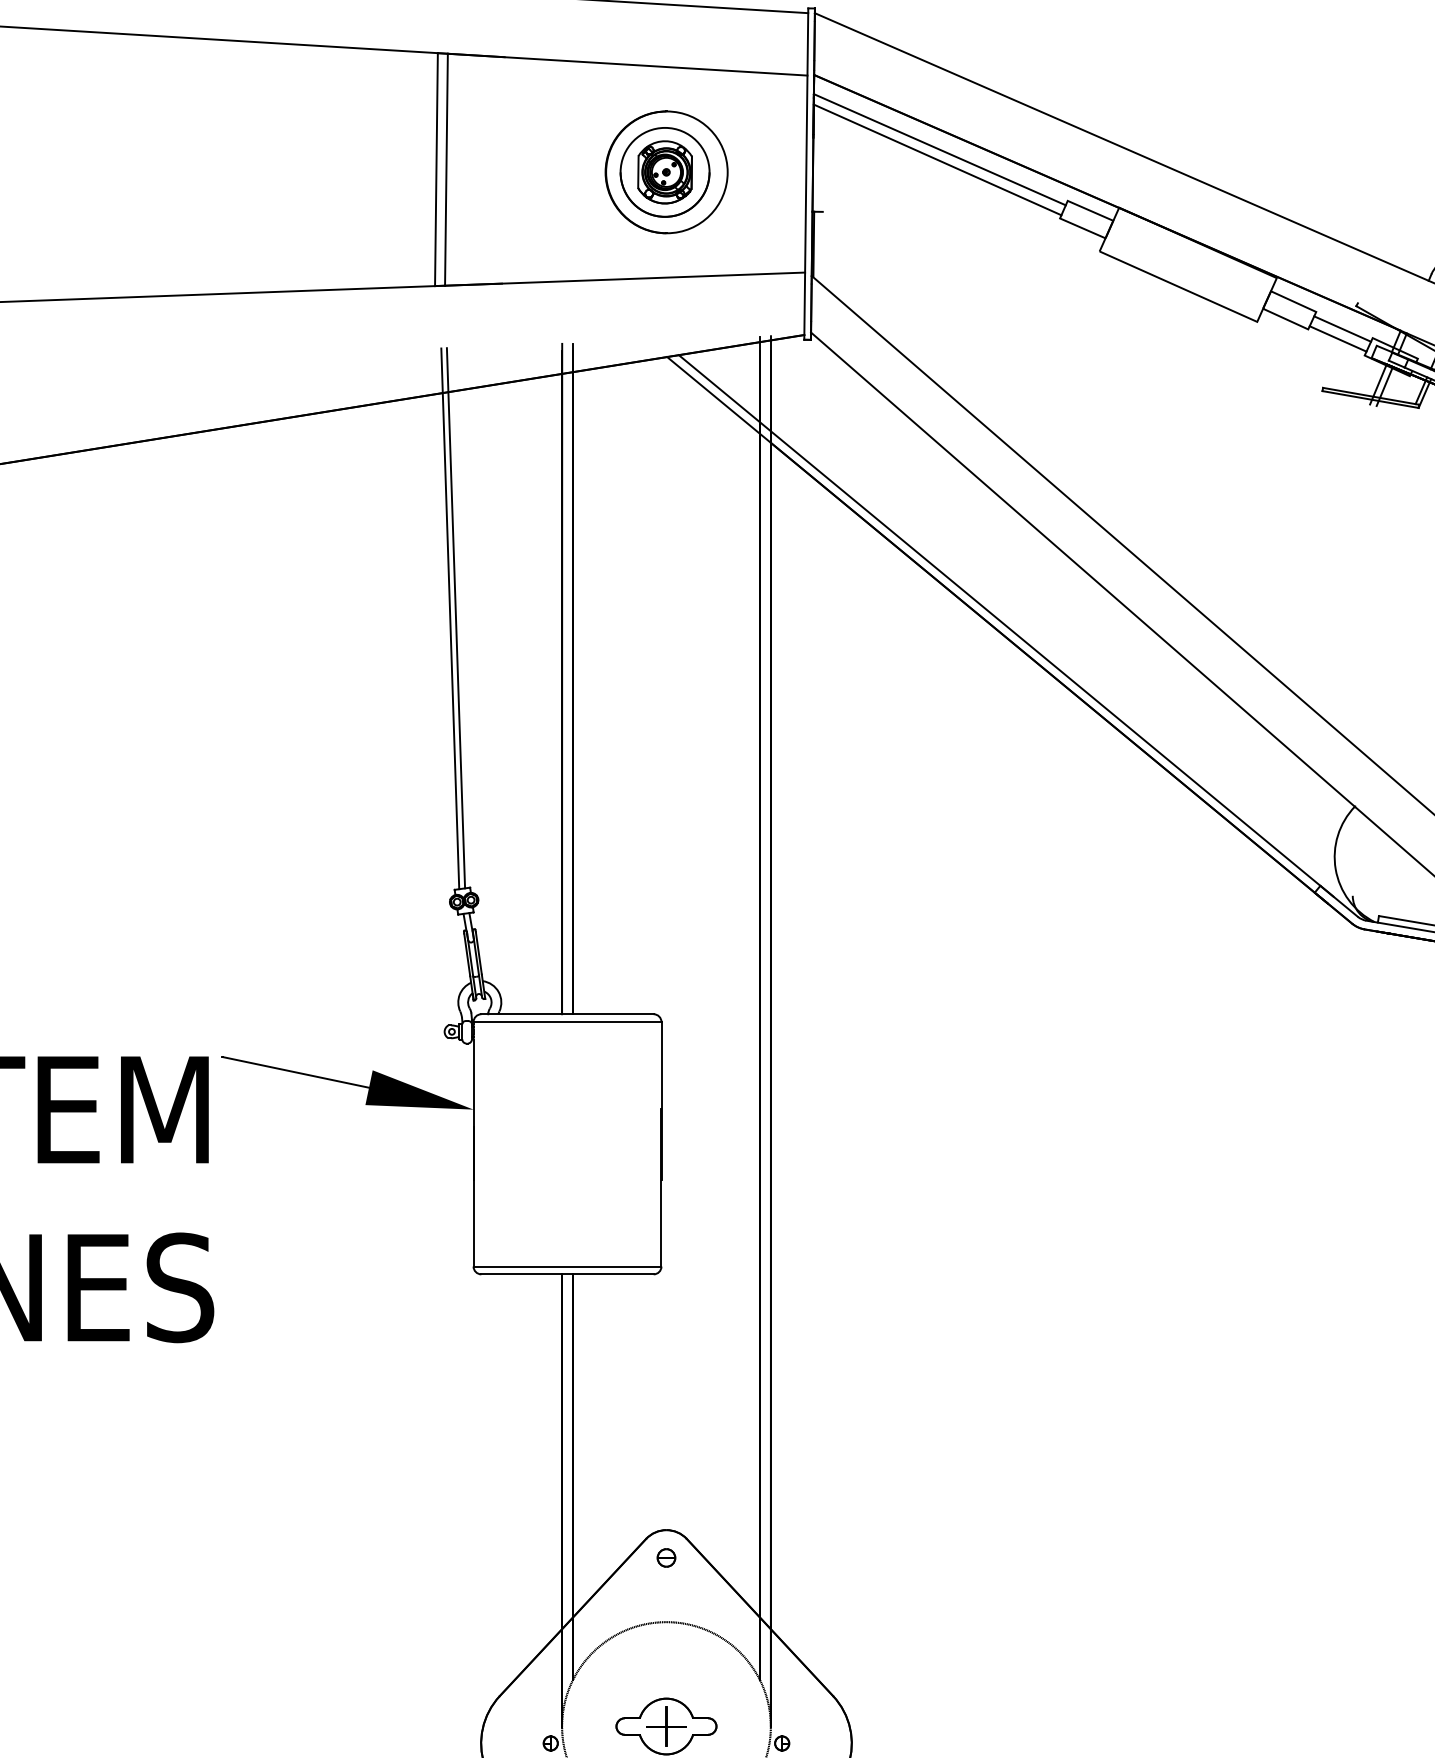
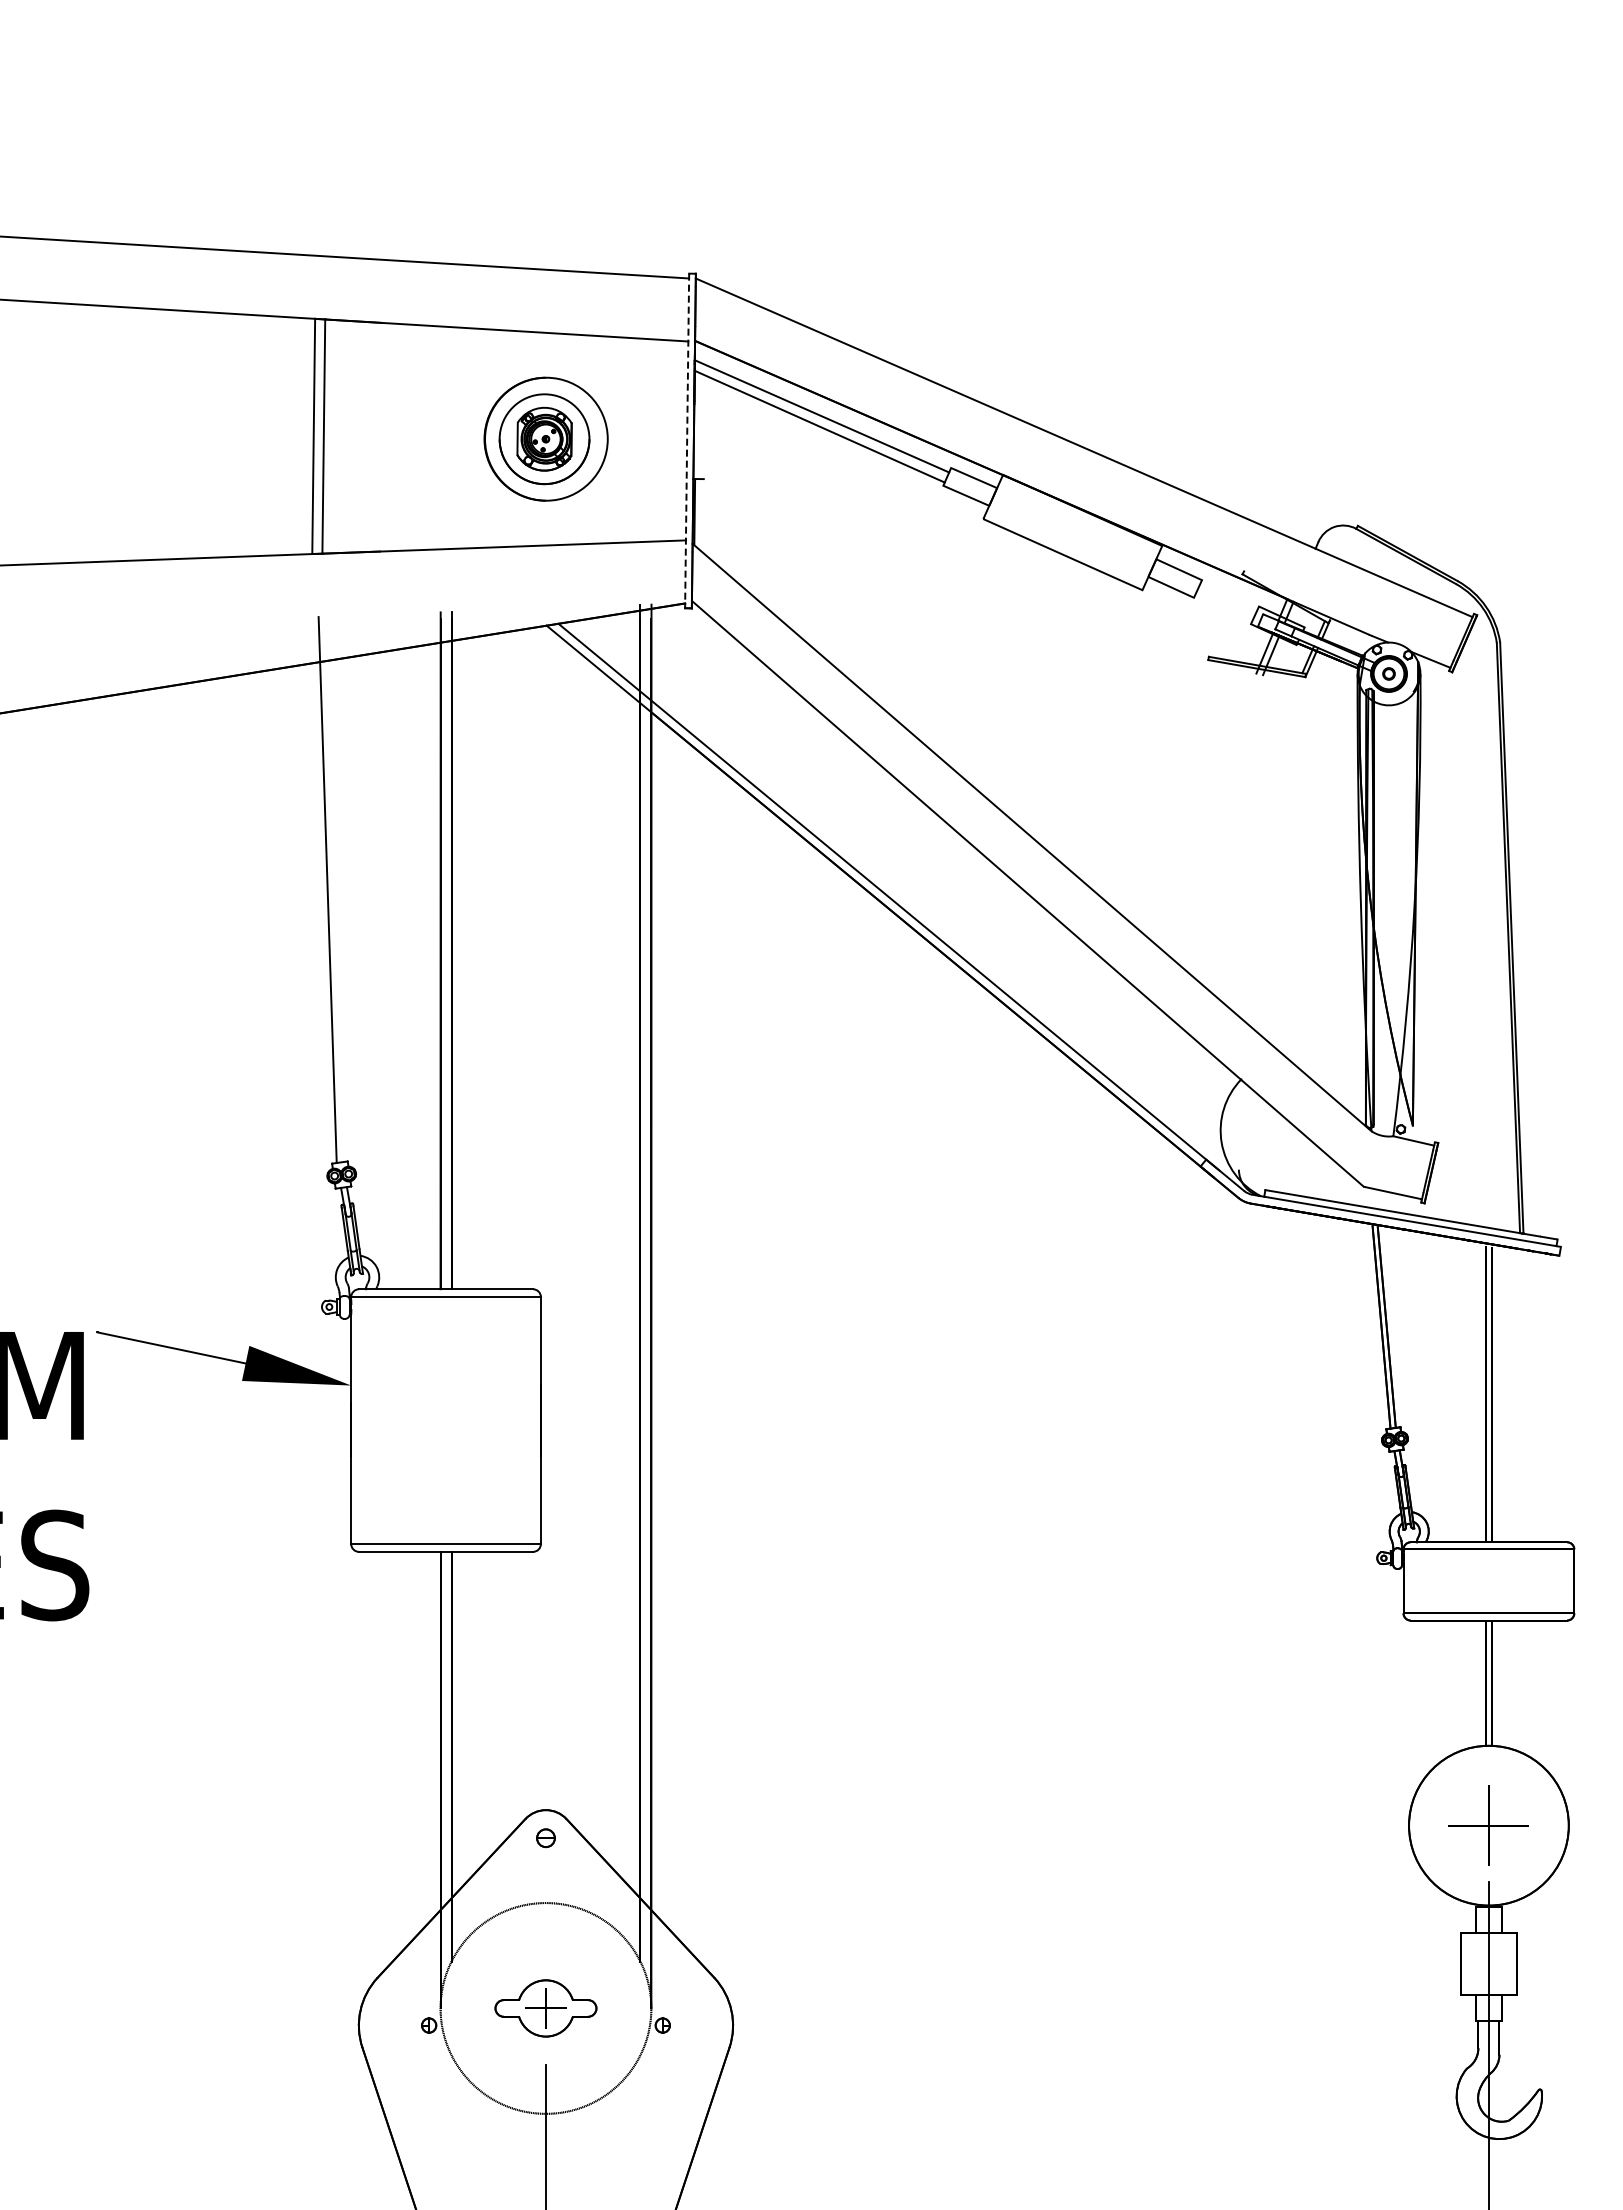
line: (806, 174) -> (687, 441), solid -> dashed
line: (1342, 329) -> (1228, 597), removed
line: (1337, 339) -> (1223, 607), removed
line: (456, 618) -> (333, 889), removed

